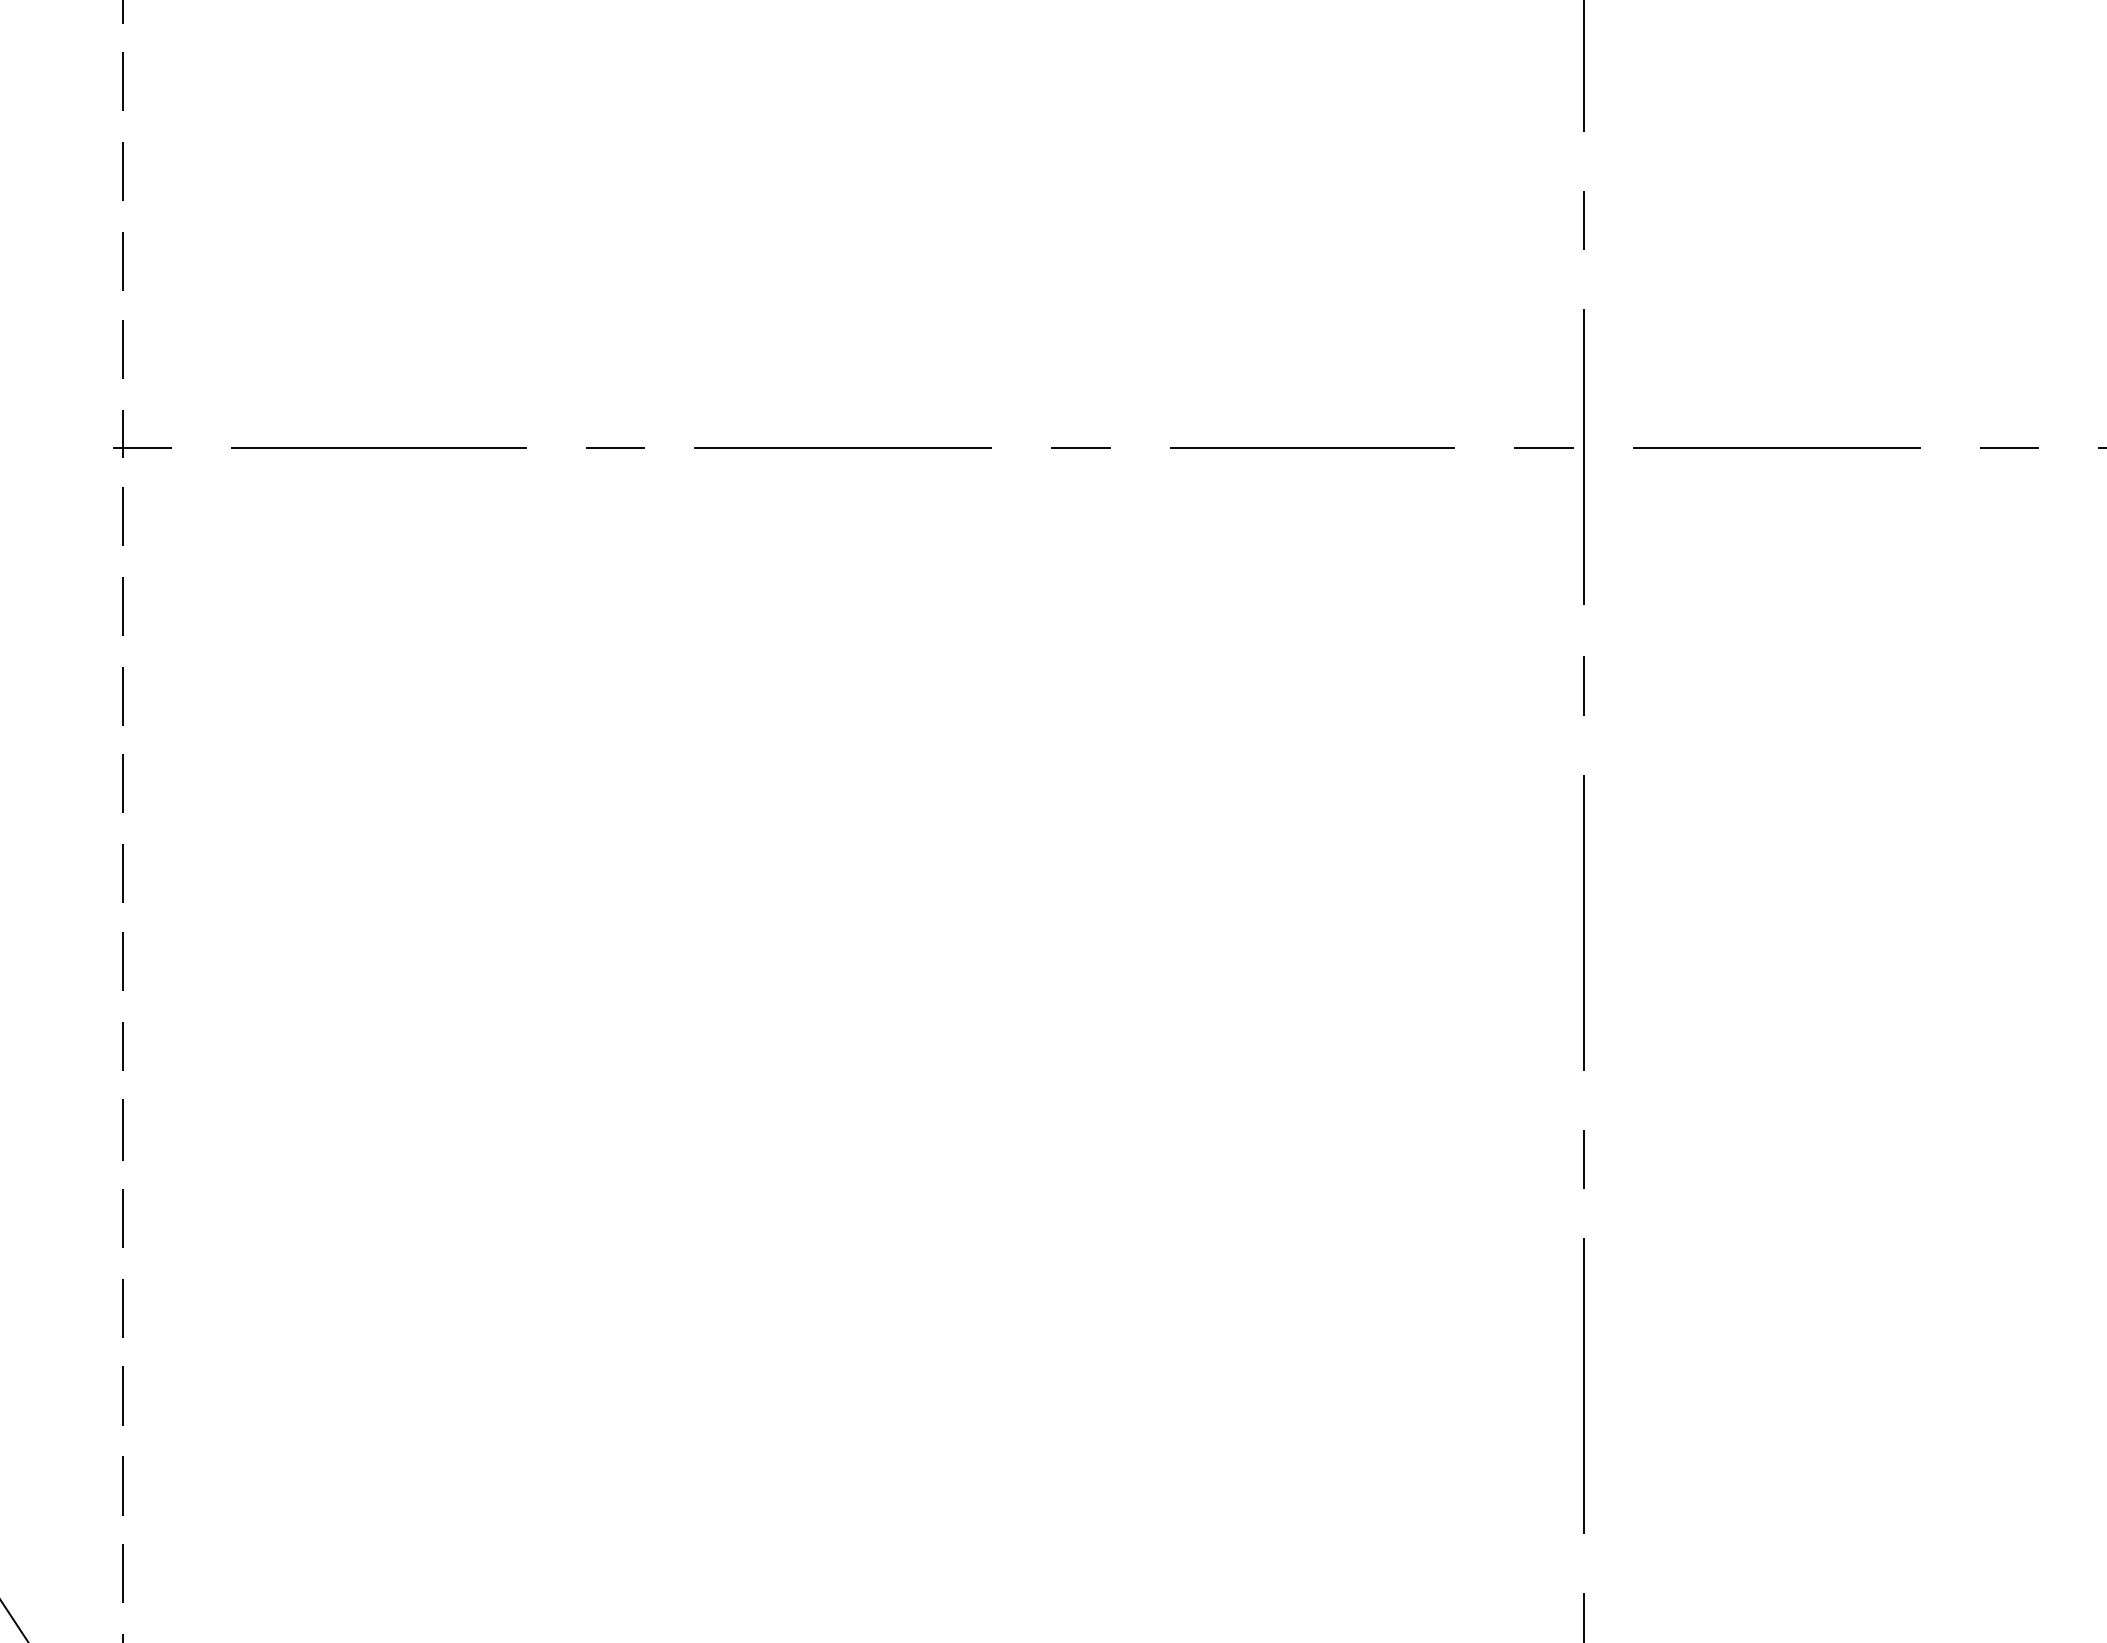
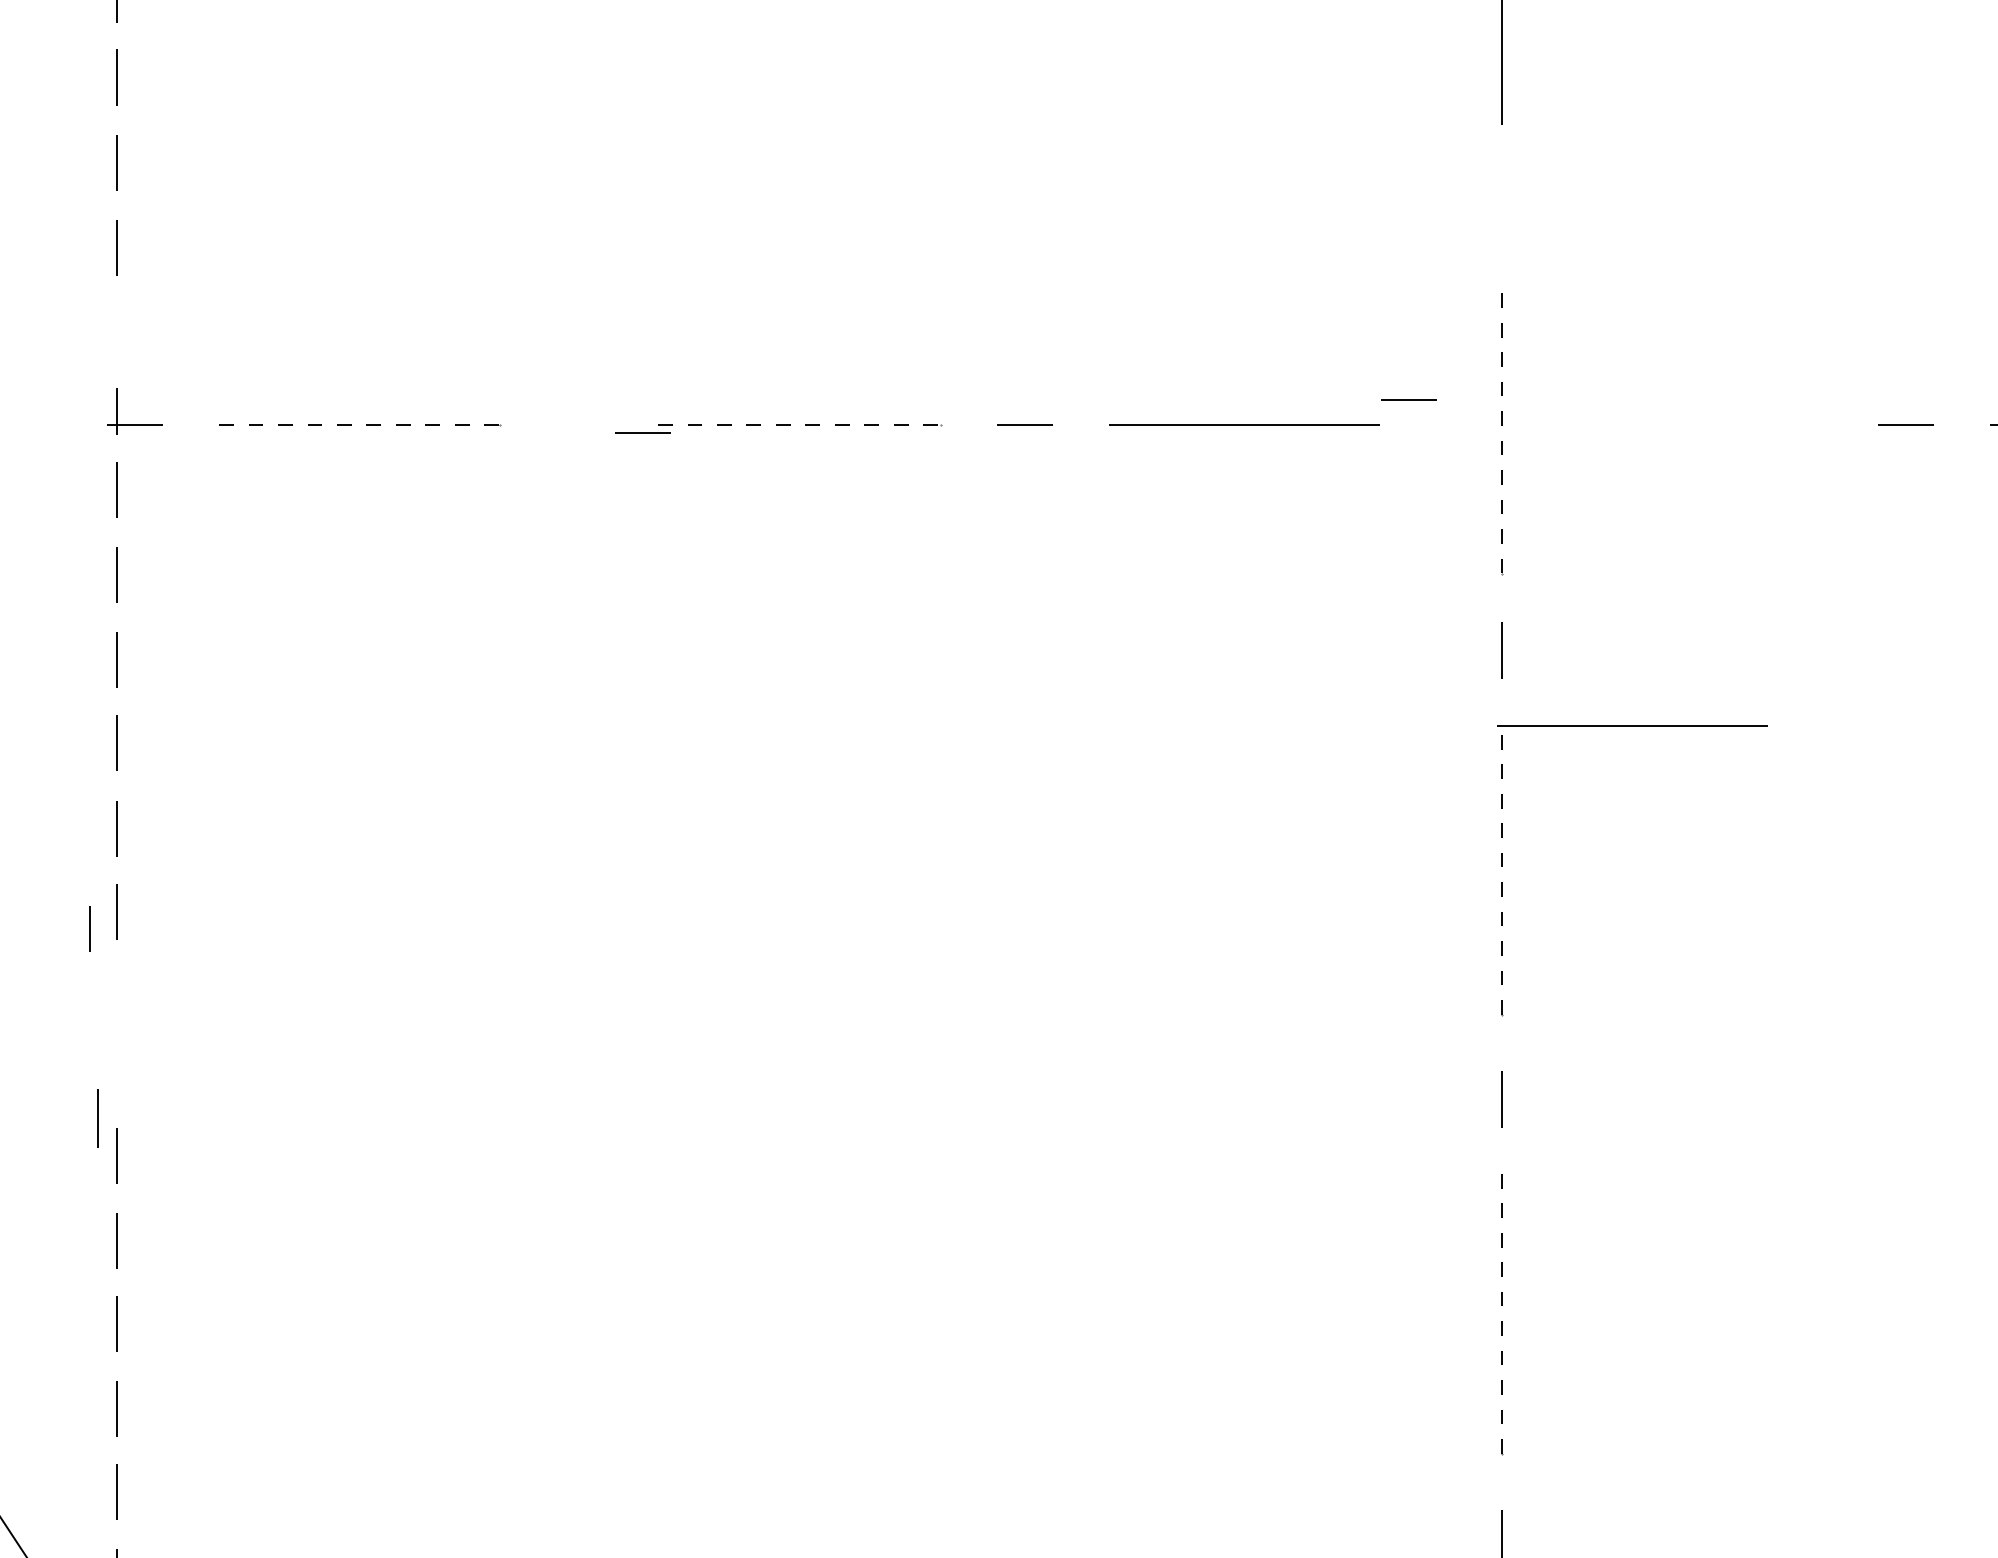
line: (1583, 219) -> (1501, 208), removed
line: (122, 348) -> (116, 330), removed
line: (379, 447) -> (359, 424), solid -> dashed
line: (615, 447) -> (642, 432), moved
line: (844, 447) -> (800, 424), solid -> dashed
line: (1543, 447) -> (1408, 399), moved
line: (1776, 447) -> (1684, 424), removed
line: (1583, 458) -> (1501, 434), solid -> dashed
line: (1721, 765) -> (1632, 725), added
line: (1583, 923) -> (1501, 875), solid -> dashed
line: (122, 1045) -> (89, 928), moved
line: (122, 1129) -> (97, 1118), moved
line: (1583, 1386) -> (1501, 1314), solid -> dashed

